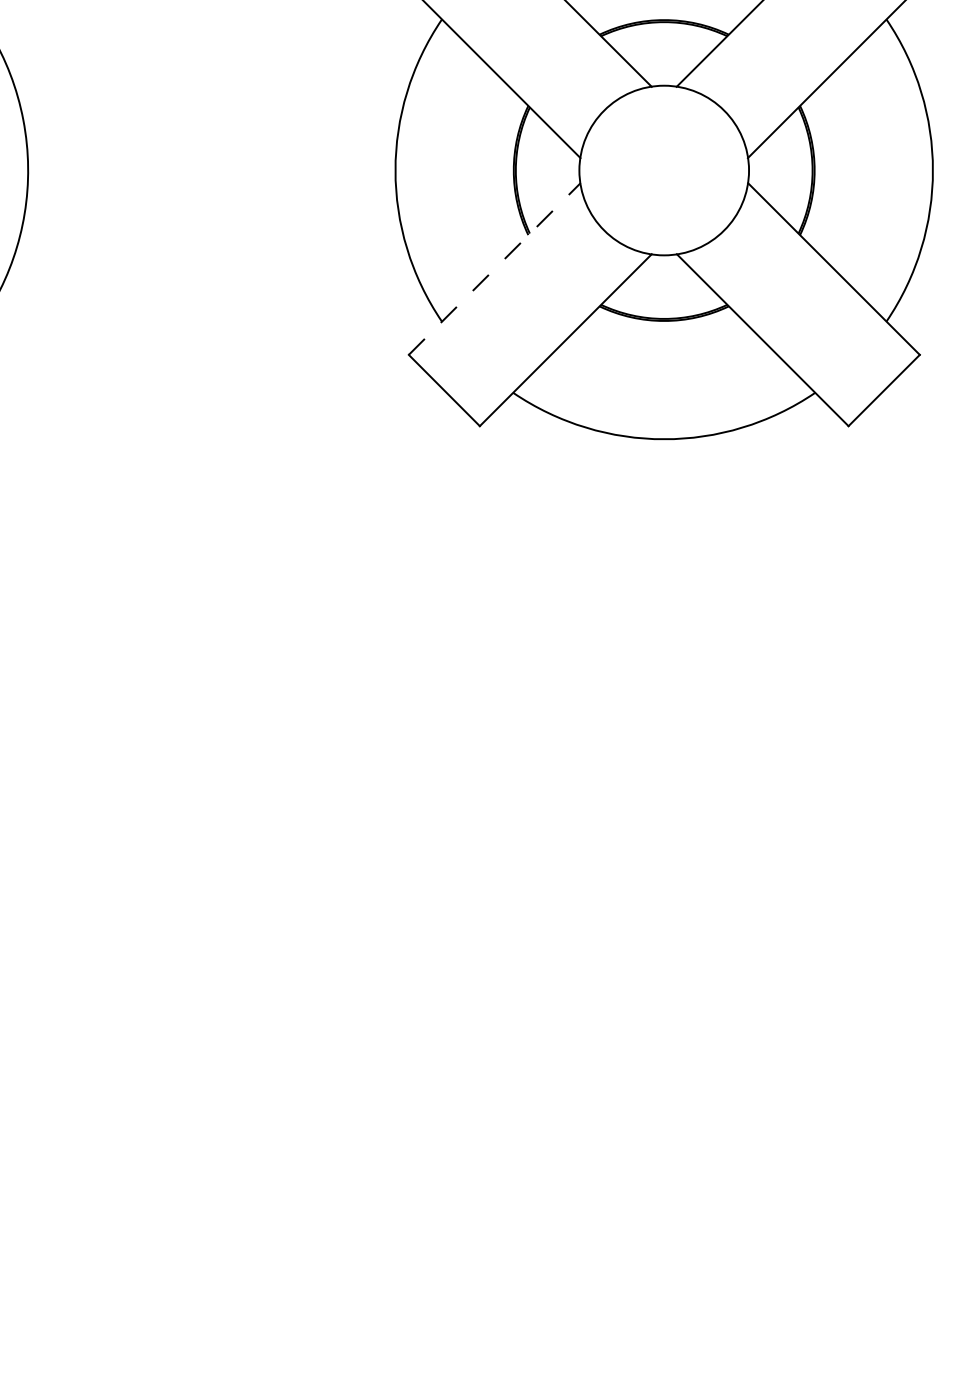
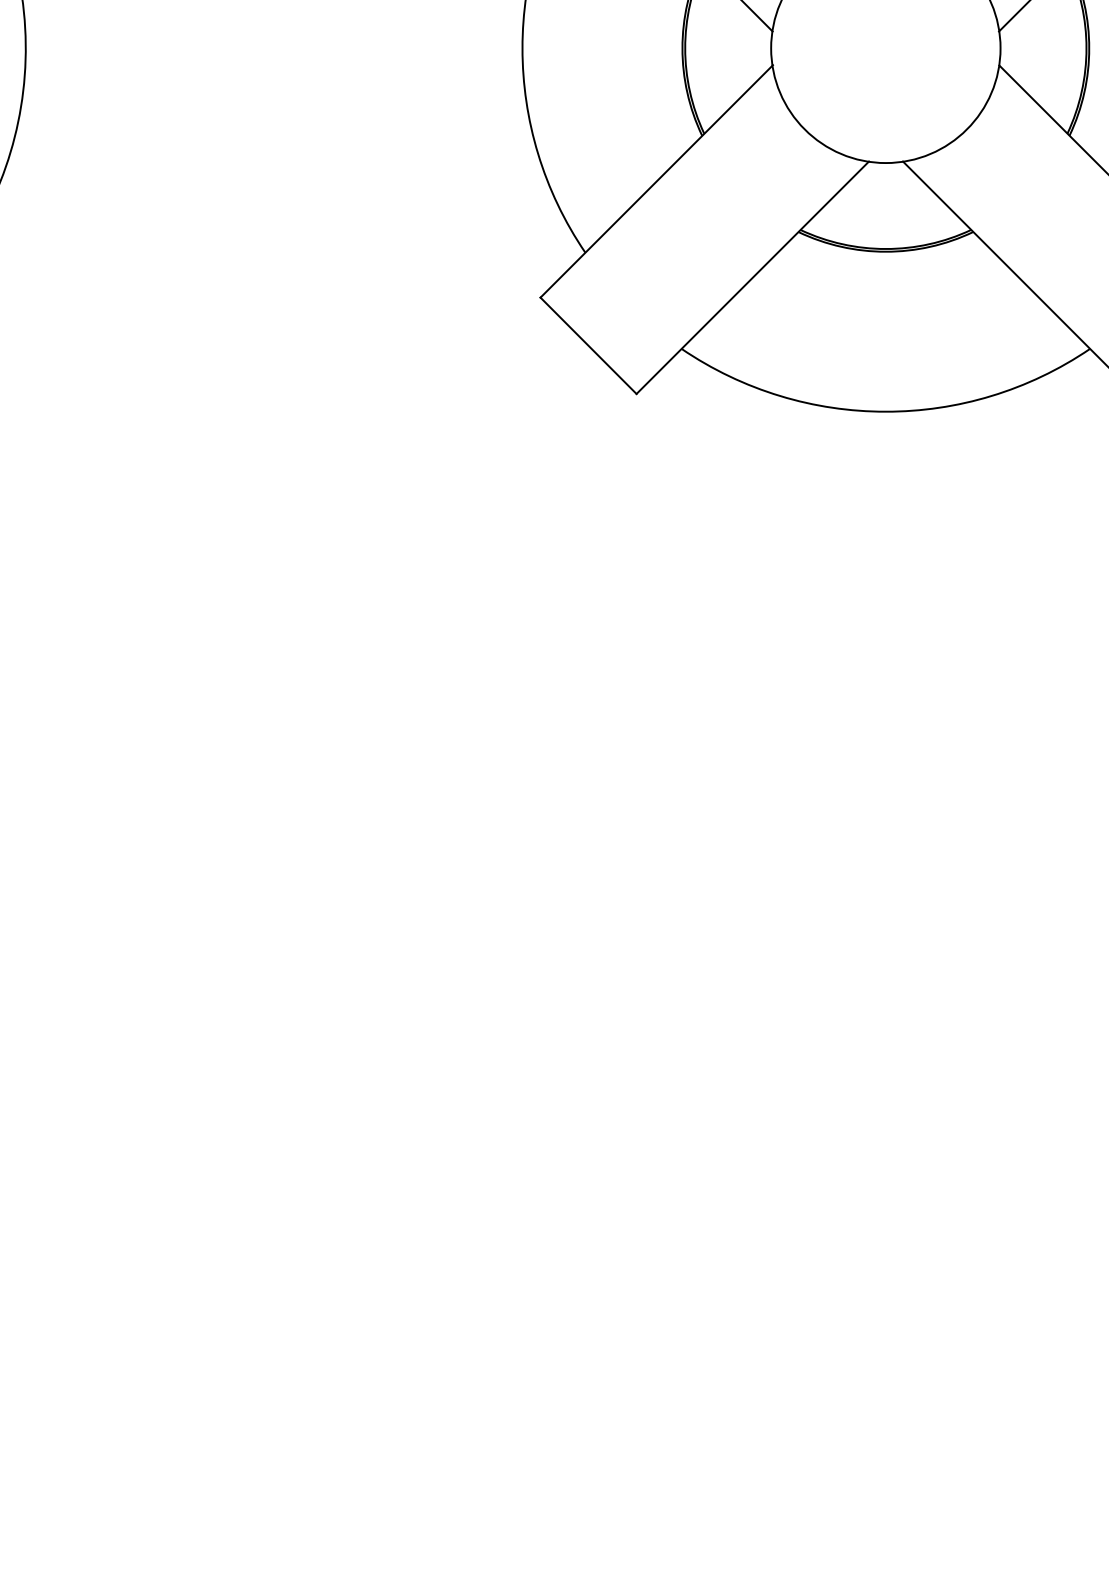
line: (494, 268) -> (656, 180), dashed -> solid

